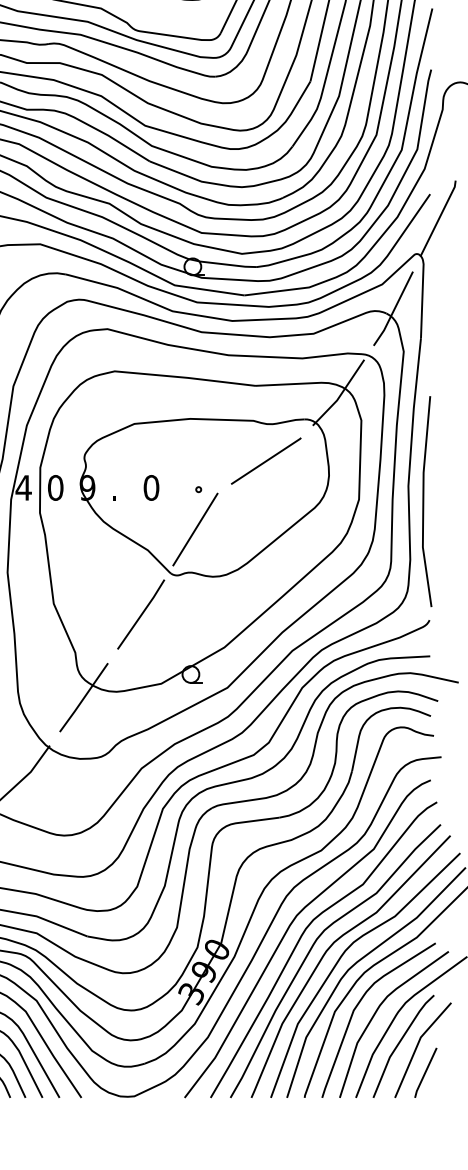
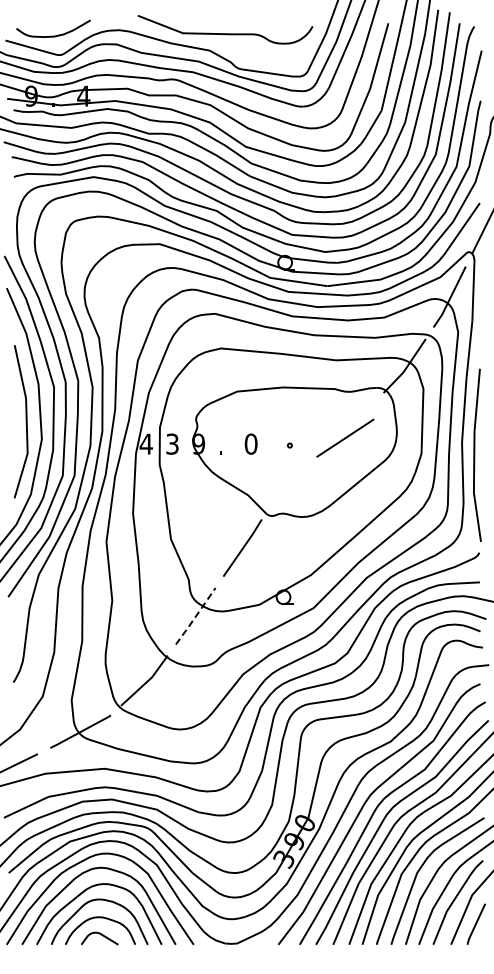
line: (266, 460) -> (345, 437), moved
text: (55, 487) -> (172, 443), 0 -> 3
line: (195, 529) -> (287, 478), removed
line: (83, 697) -> (195, 616), solid -> dashed

